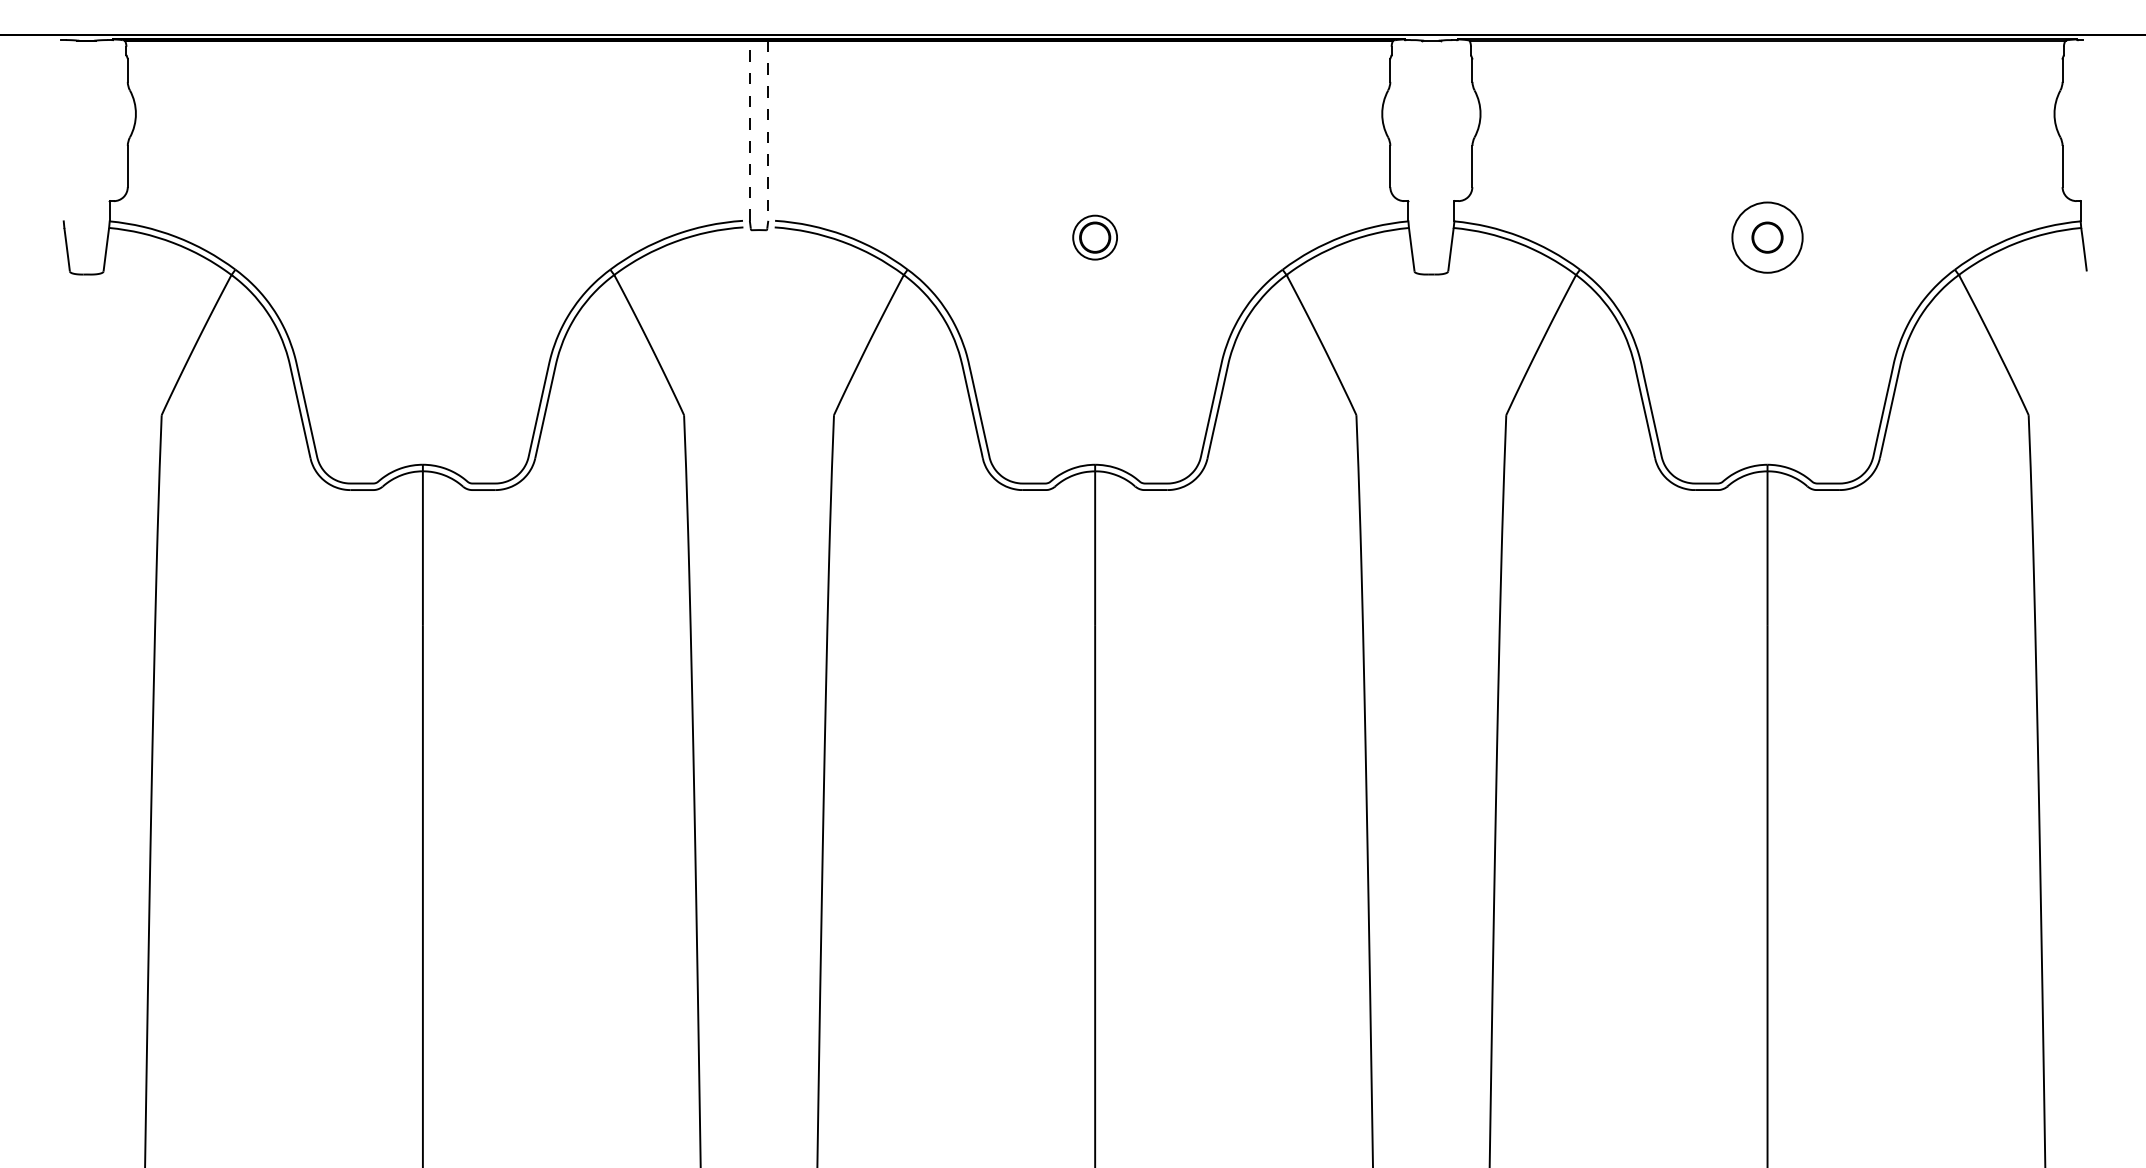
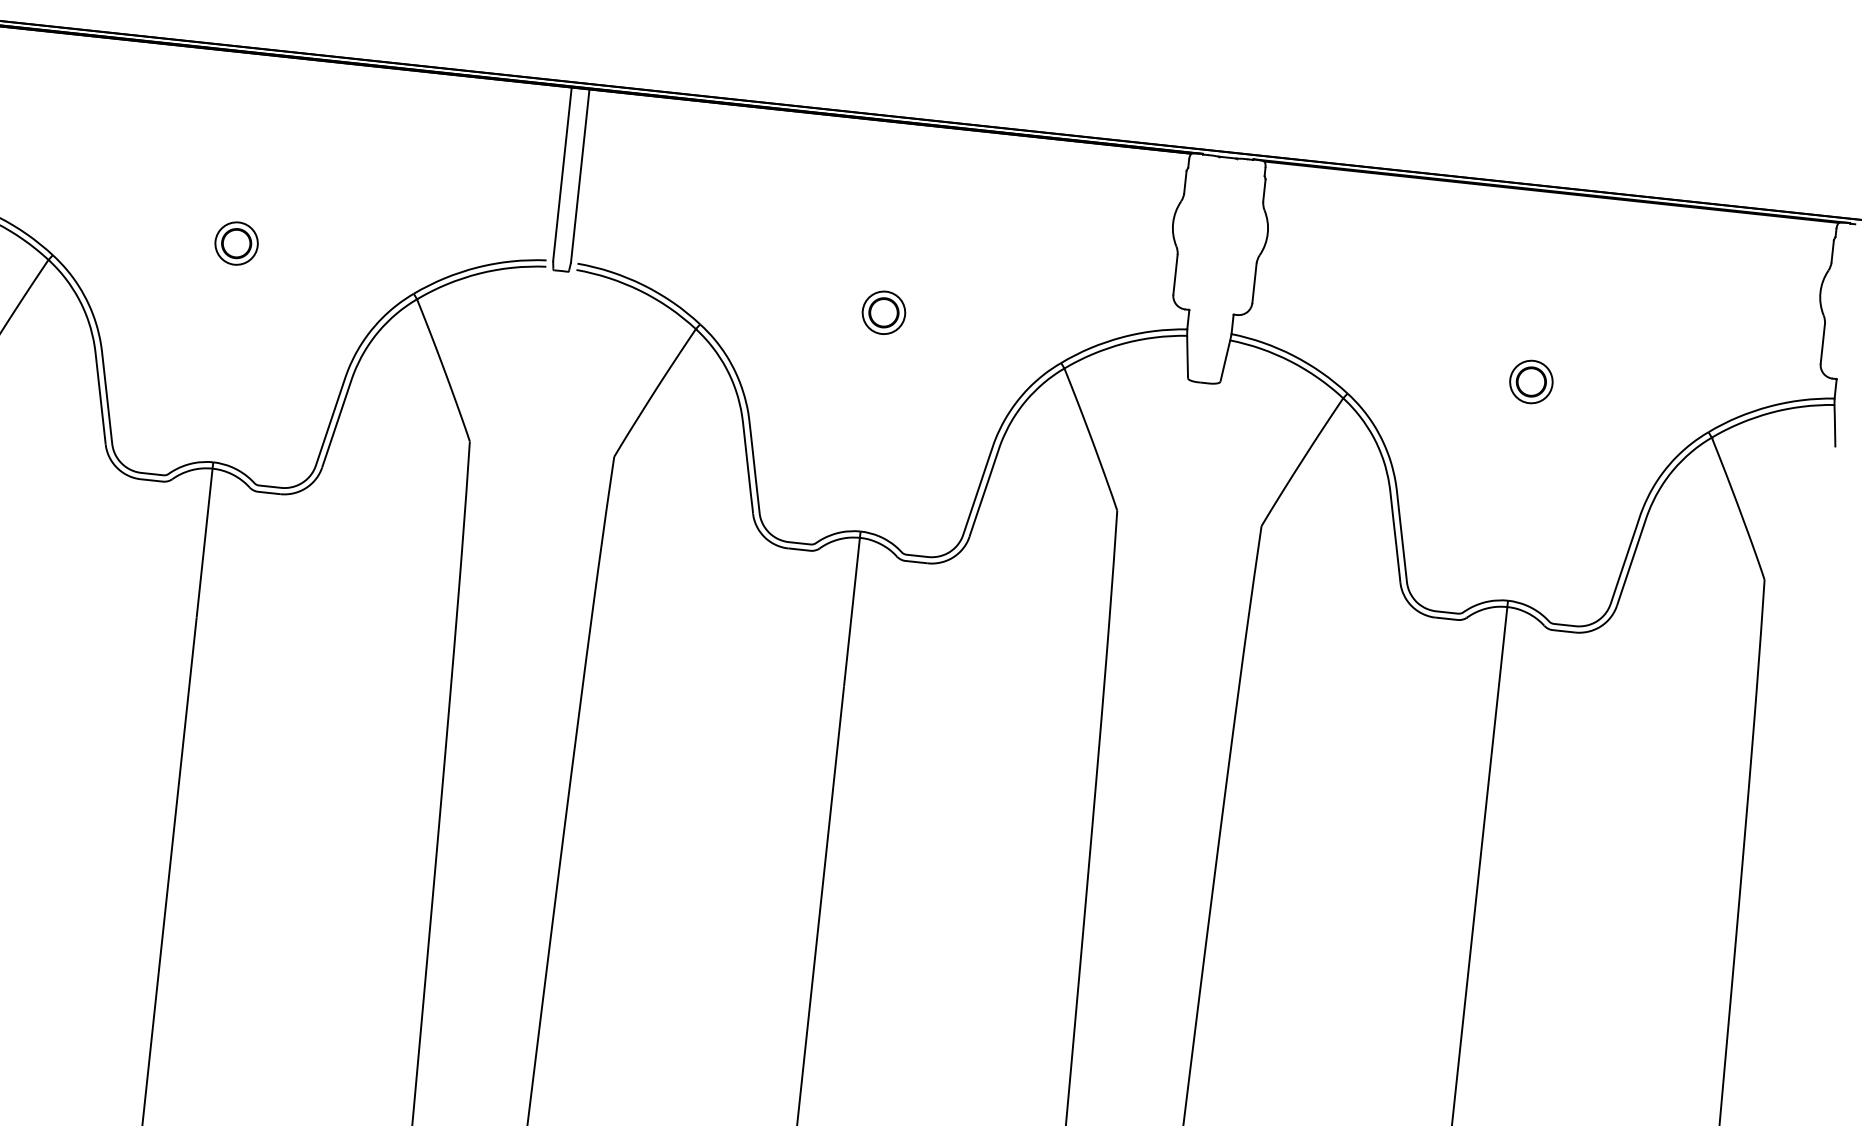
line: (749, 130) -> (562, 174), dashed -> solid
line: (768, 131) -> (580, 177), dashed -> solid
part: (422, 237) -> (236, 243), added
circle: (1767, 237) -> (1531, 381), size x0.62

